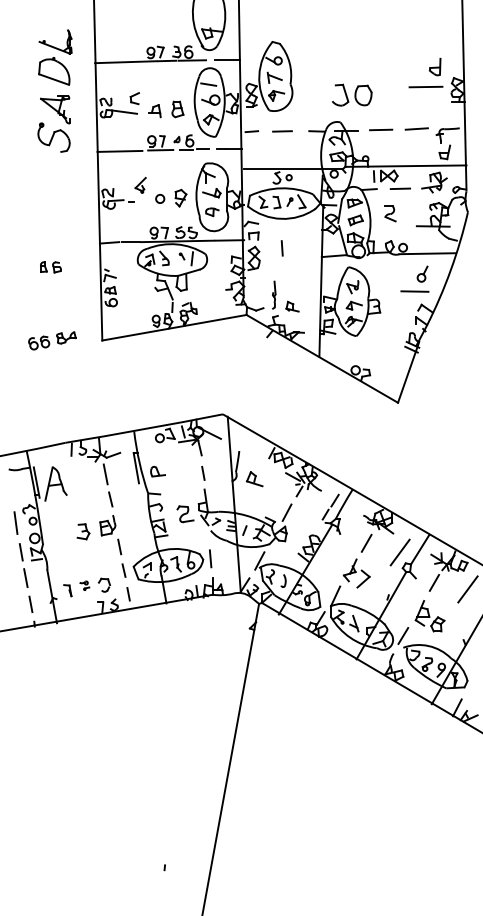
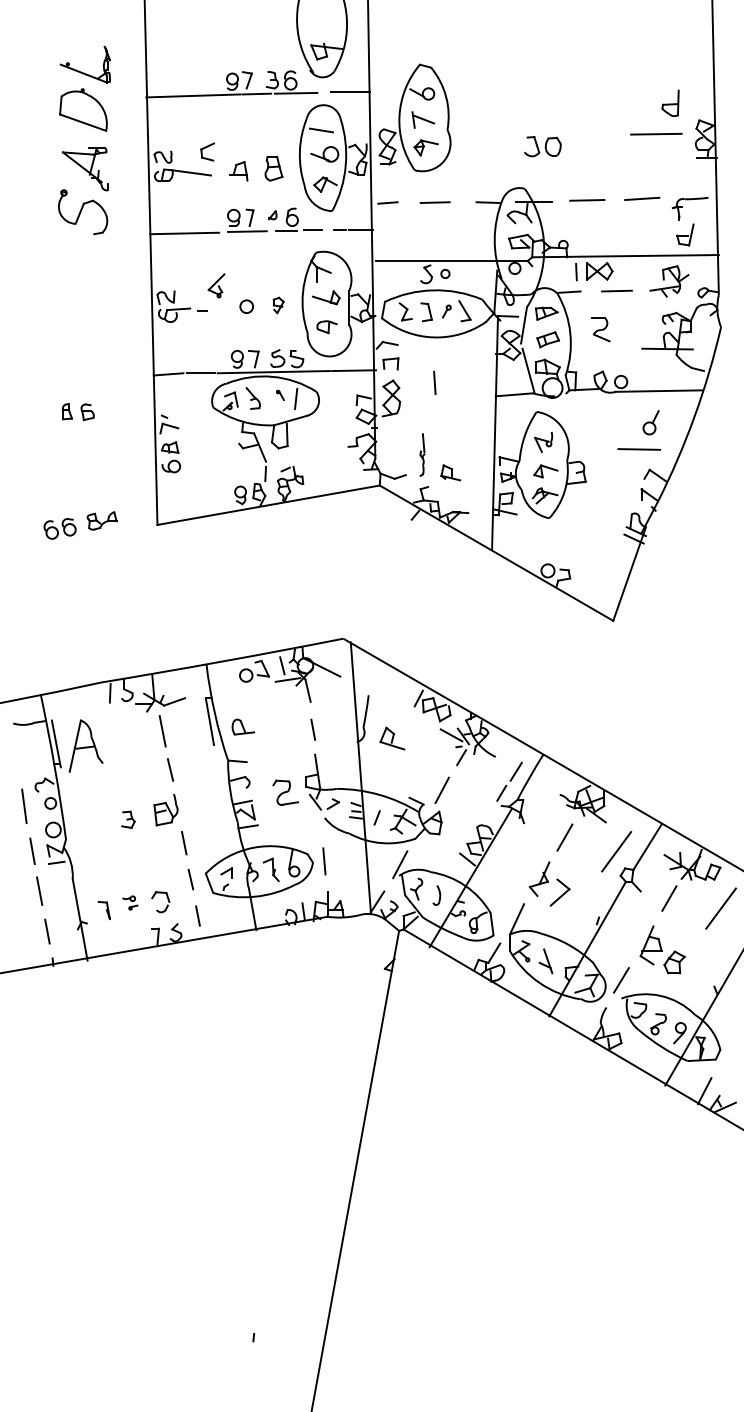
part: (352, 94) -> (543, 145), size x0.6
part: (180, 197) -> (277, 304), size x0.6
part: (83, 531) -> (128, 819), size x0.7

